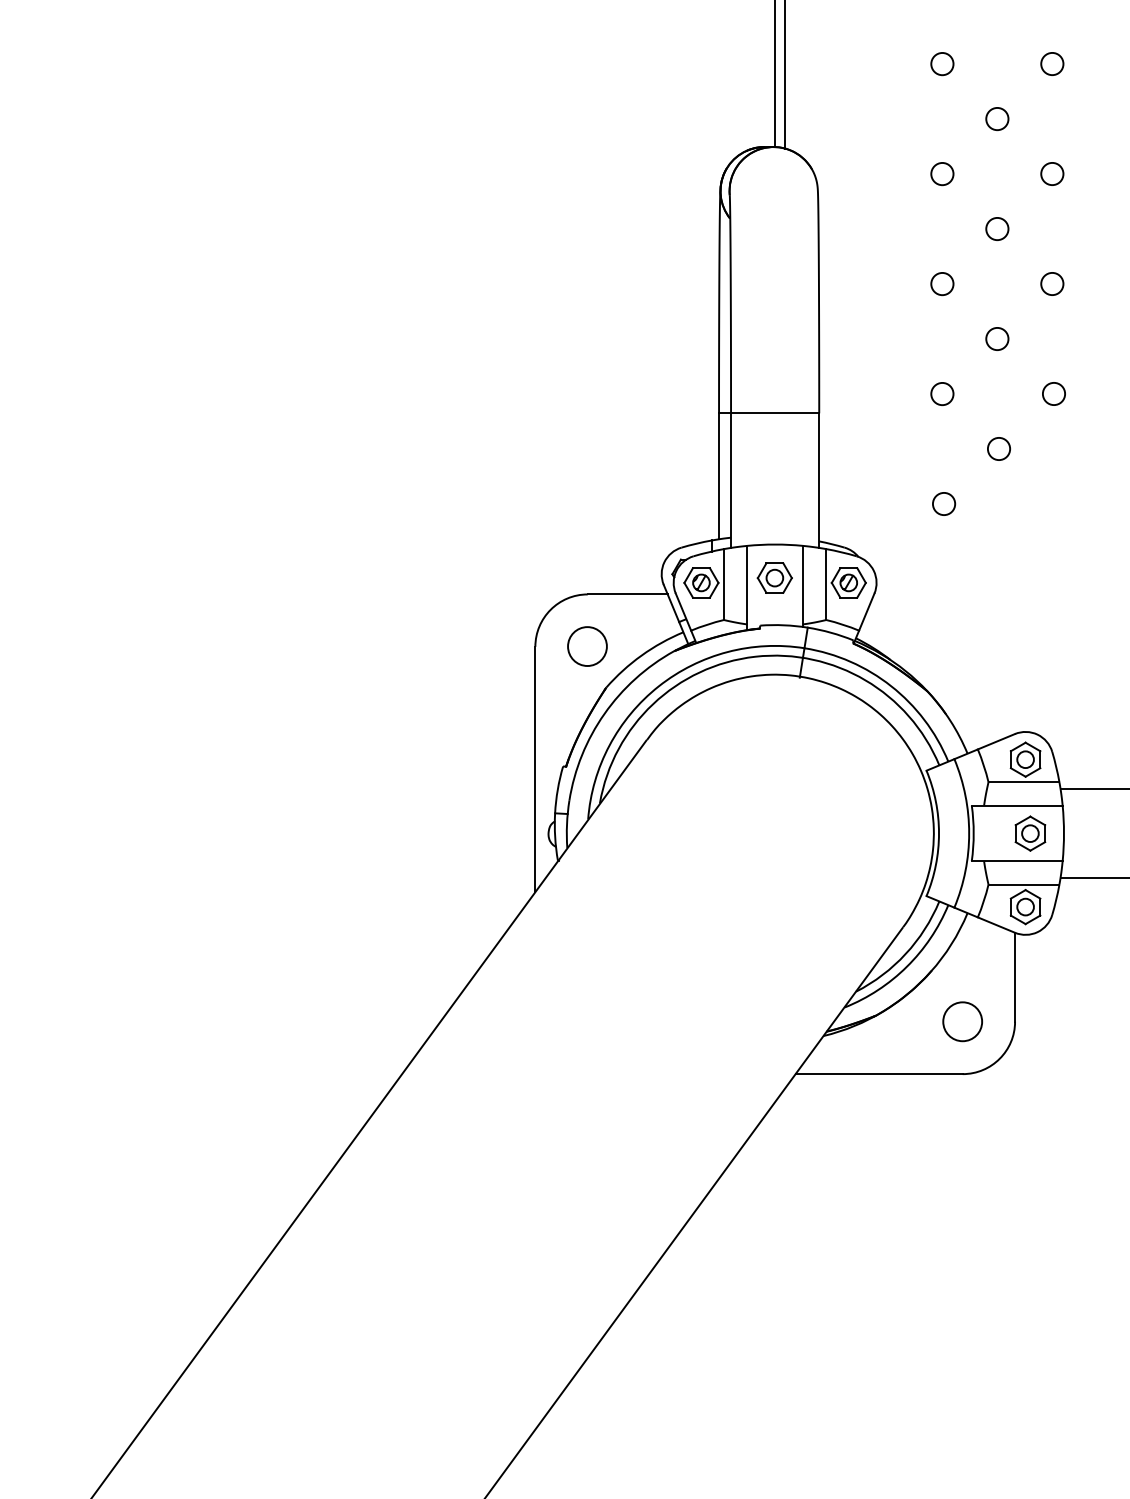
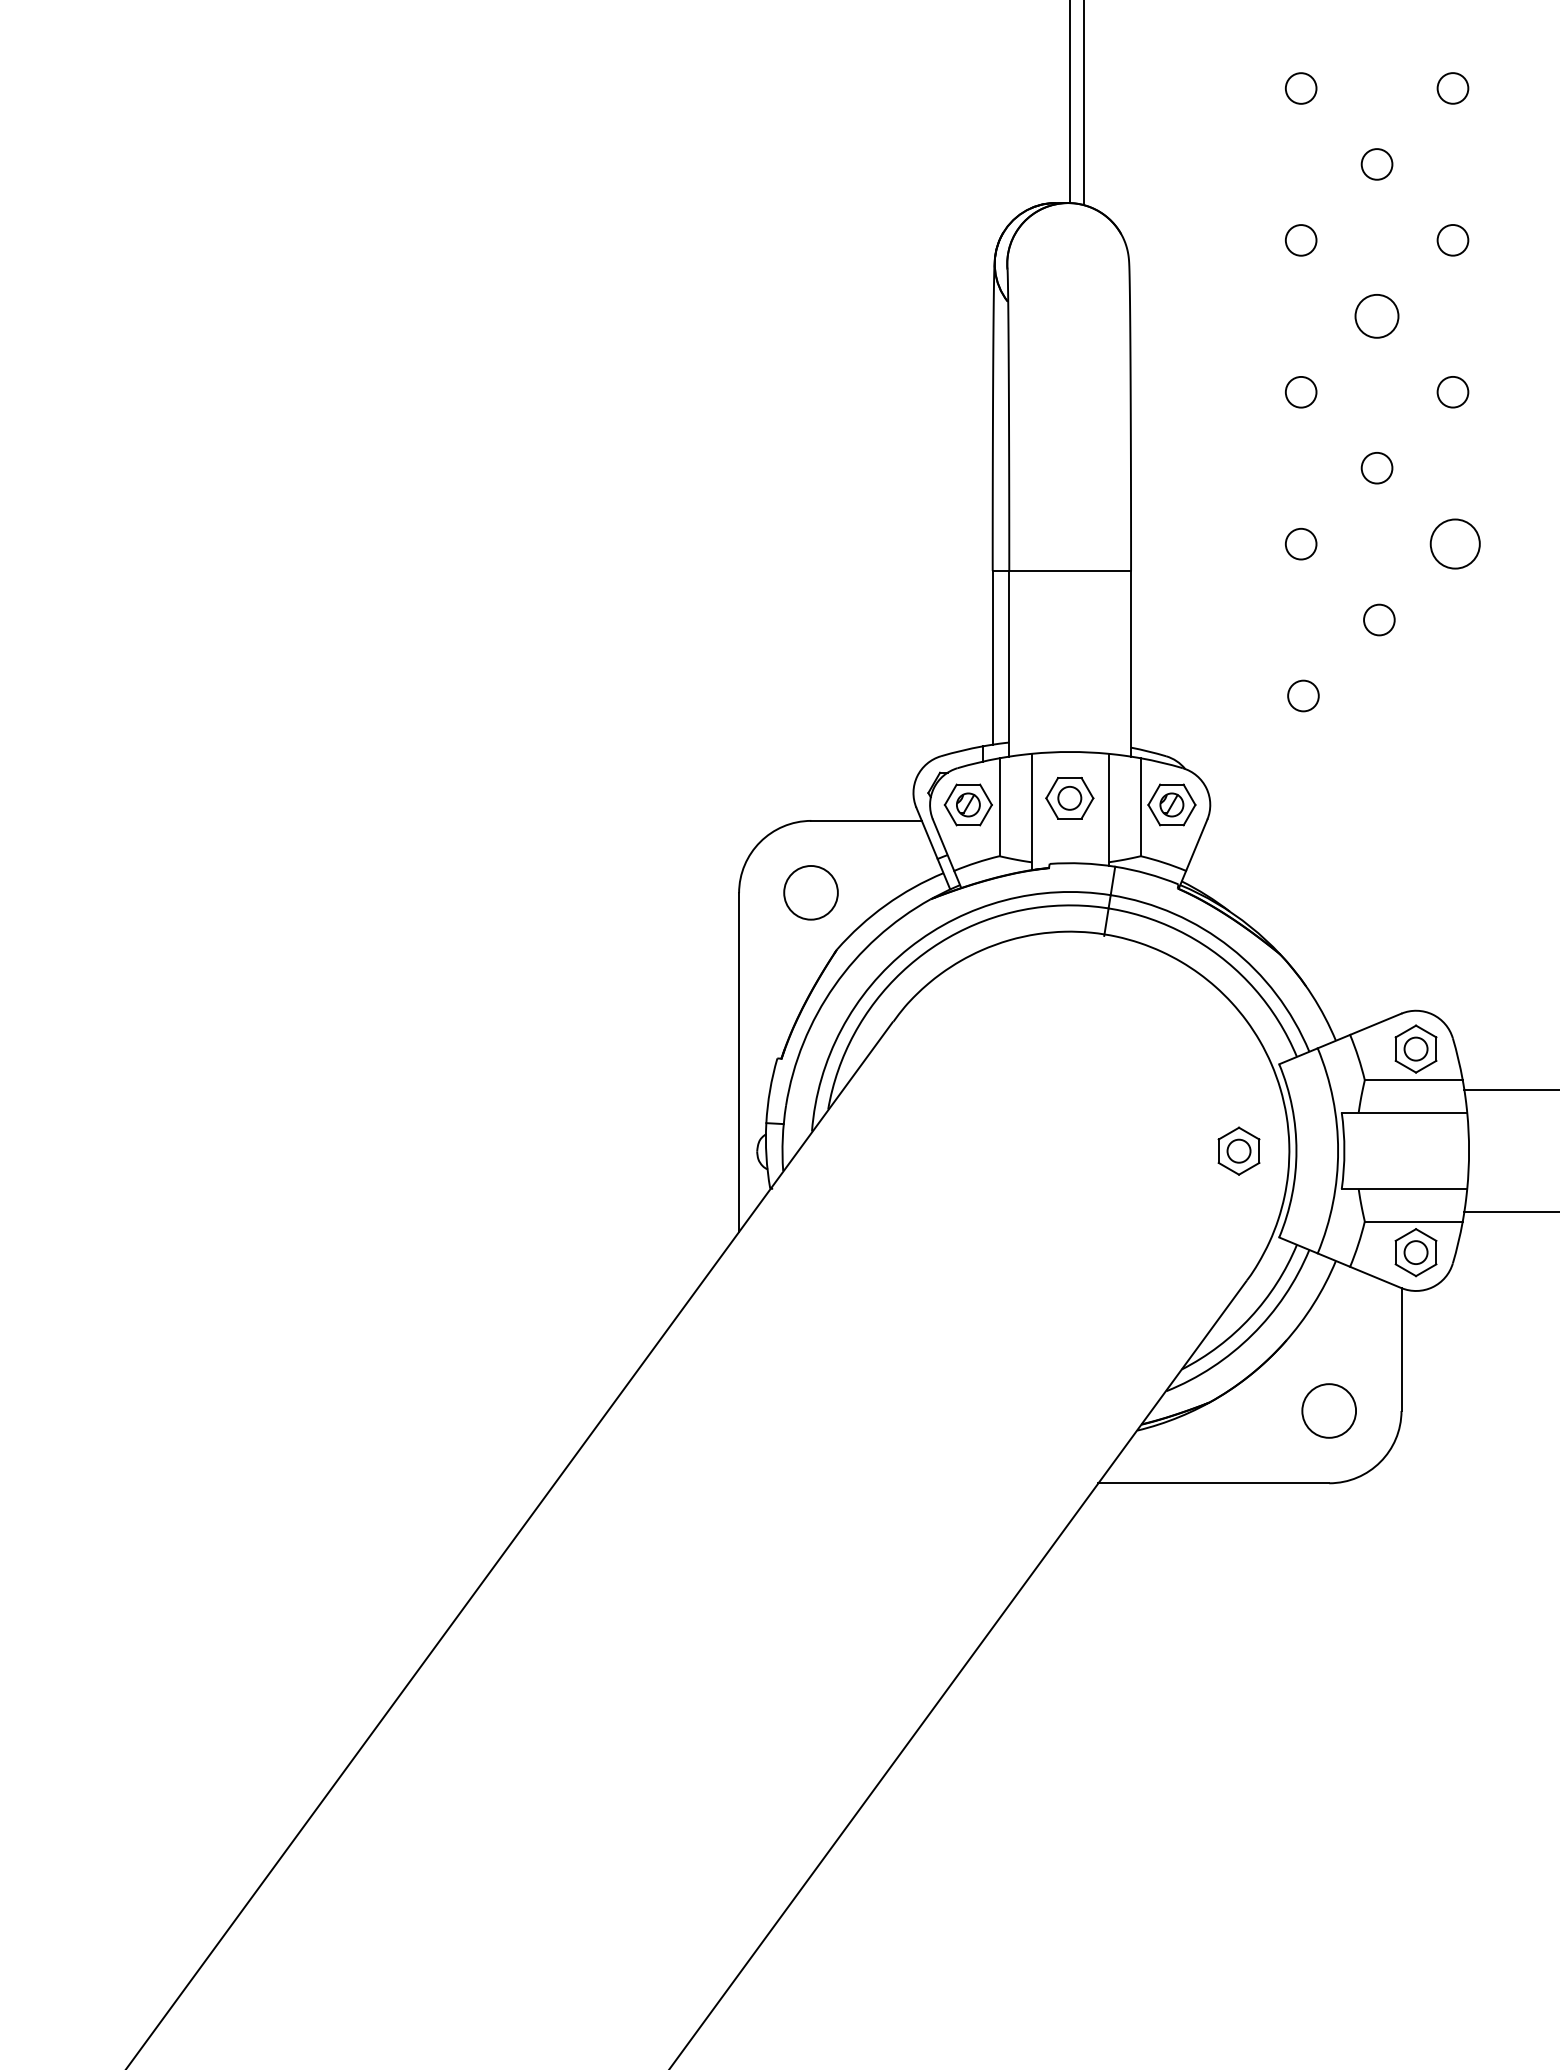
circle: (997, 228) -> (1377, 315), size x1.4
circle: (1053, 393) -> (1454, 543), size x1.6
part: (1030, 833) -> (1239, 1150), moved

